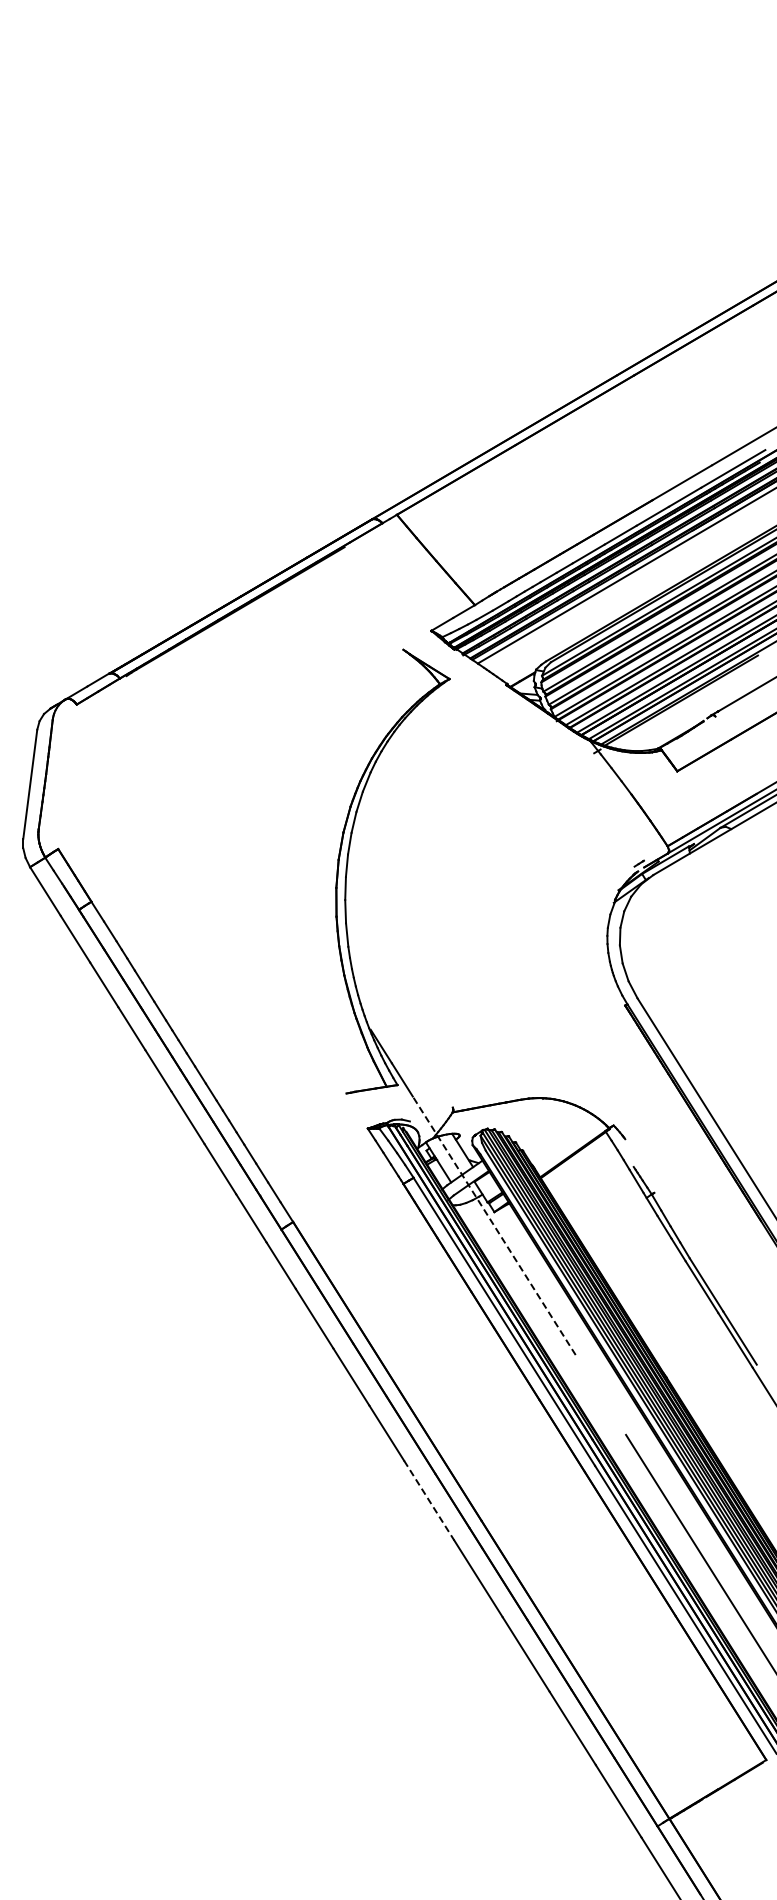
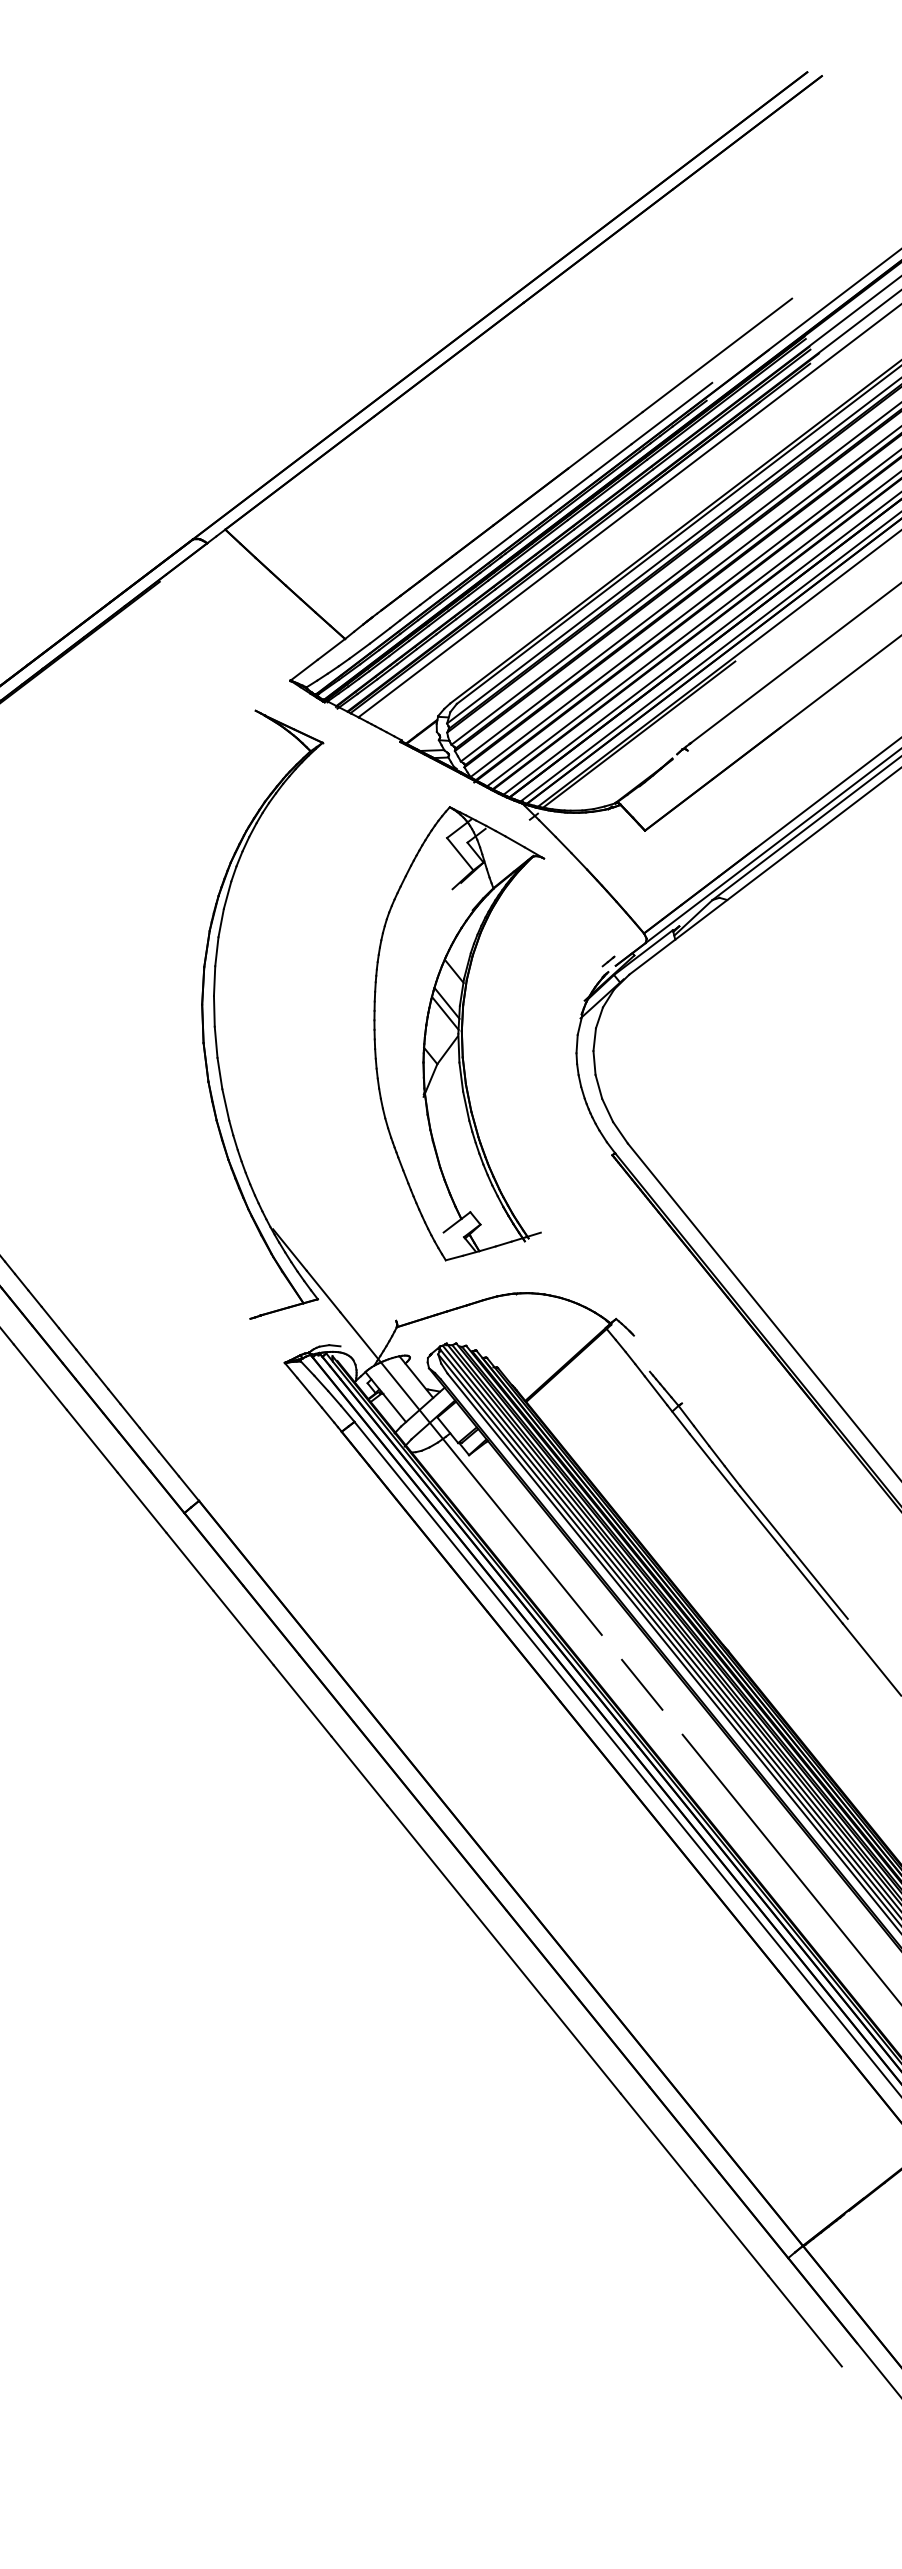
part: (530, 902) -> (467, 1031), added
line: (494, 1225) -> (471, 1473), dashed -> solid
line: (600, 1394) -> (641, 1684), added
line: (429, 1501) -> (428, 1856), dashed -> solid

